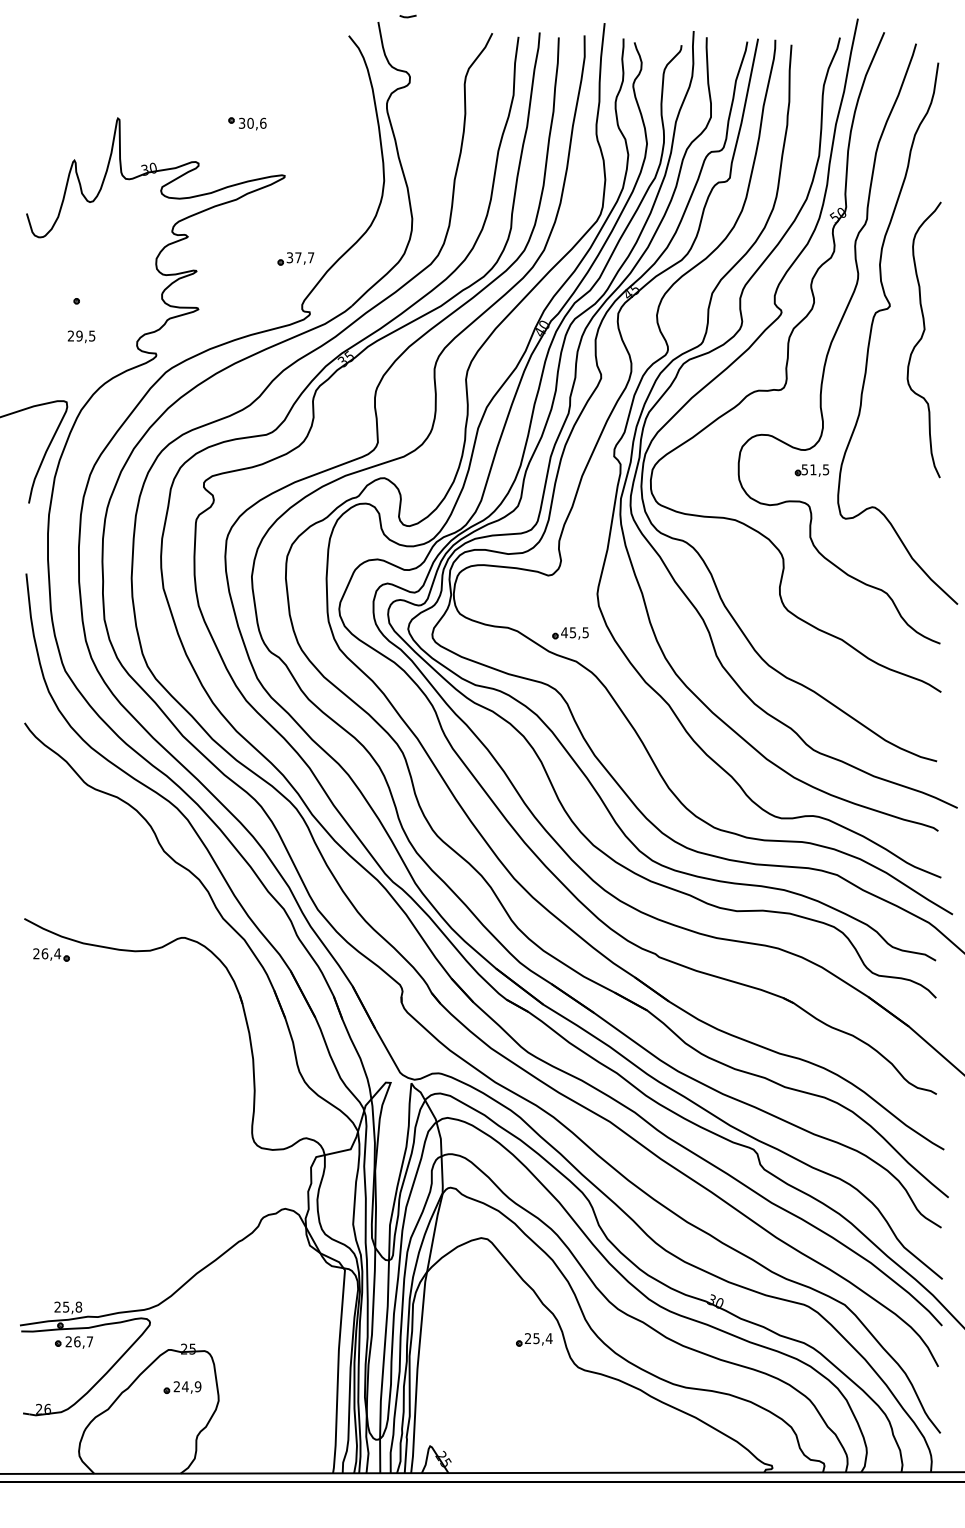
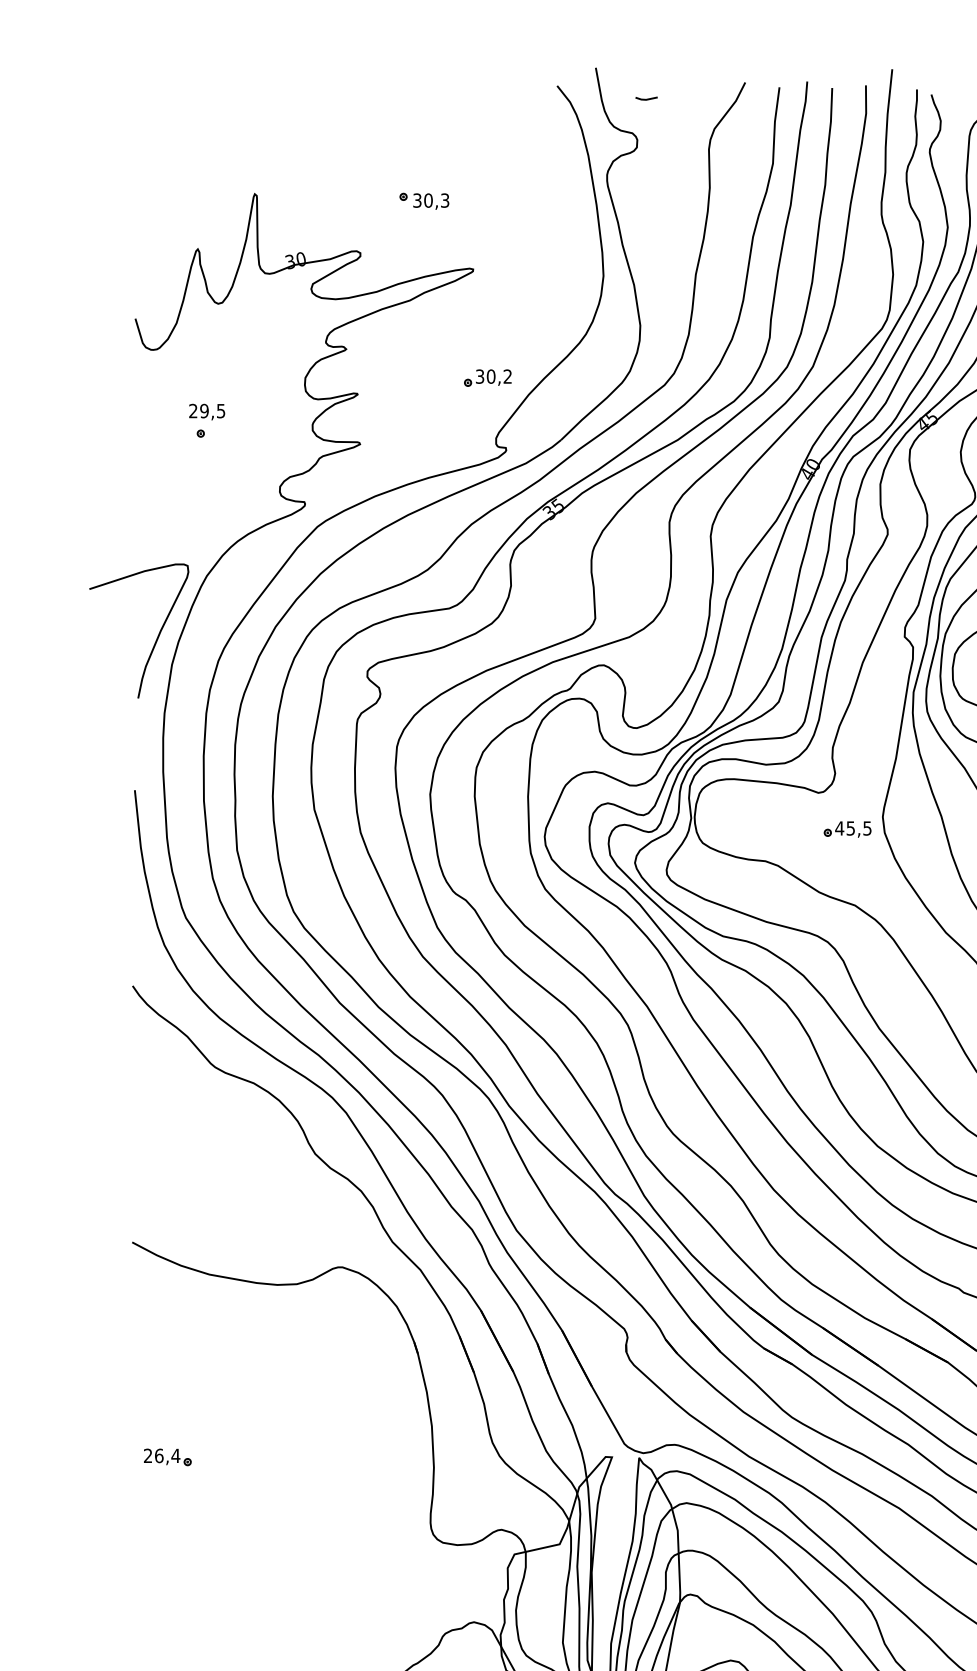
line: (407, 16) -> (645, 98), moved
text: (263, 122) -> (445, 199), 30,6 -> 30,3
text: (304, 257) -> (499, 376), 37,7 -> 30,2
text: (81, 336) -> (207, 411), moved
part: (570, 633) -> (847, 829), moved
part: (51, 954) -> (167, 1456), moved

